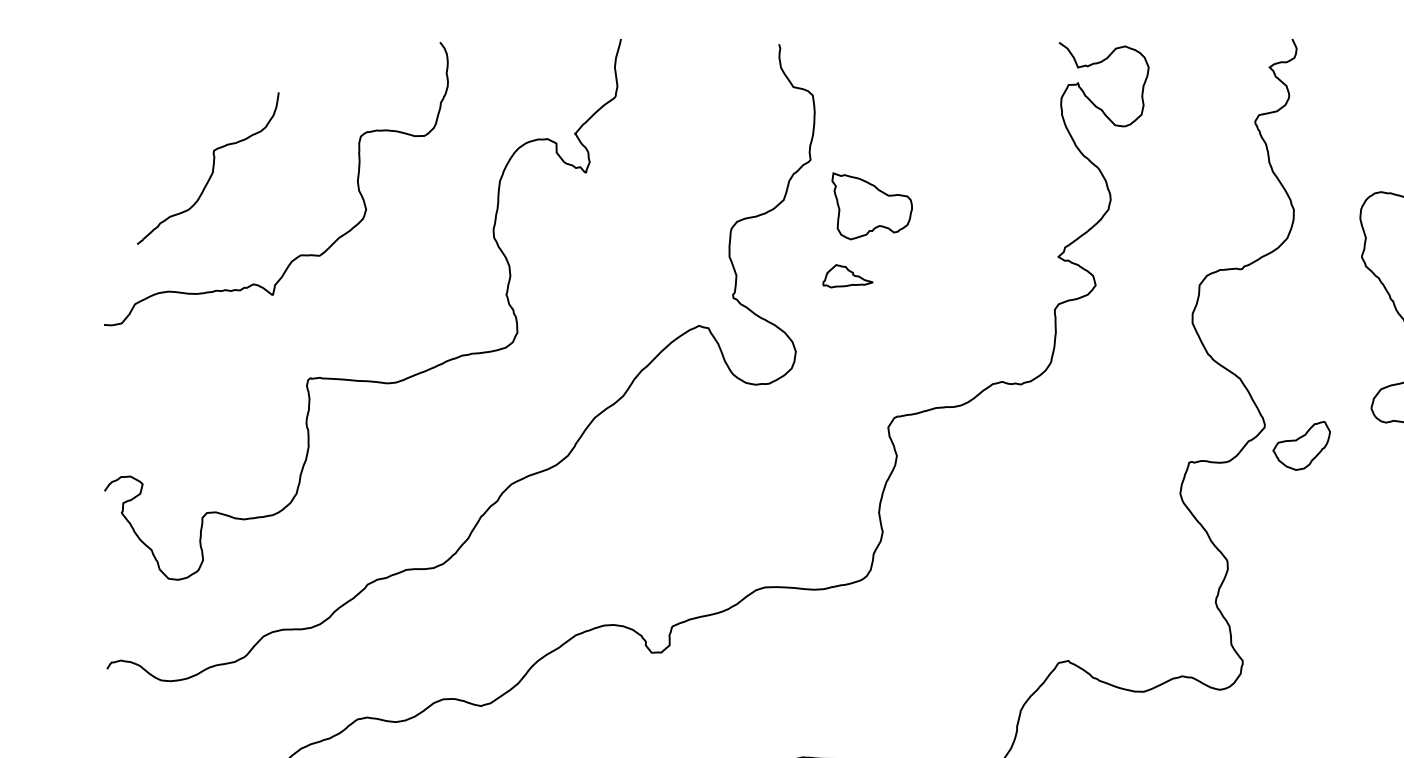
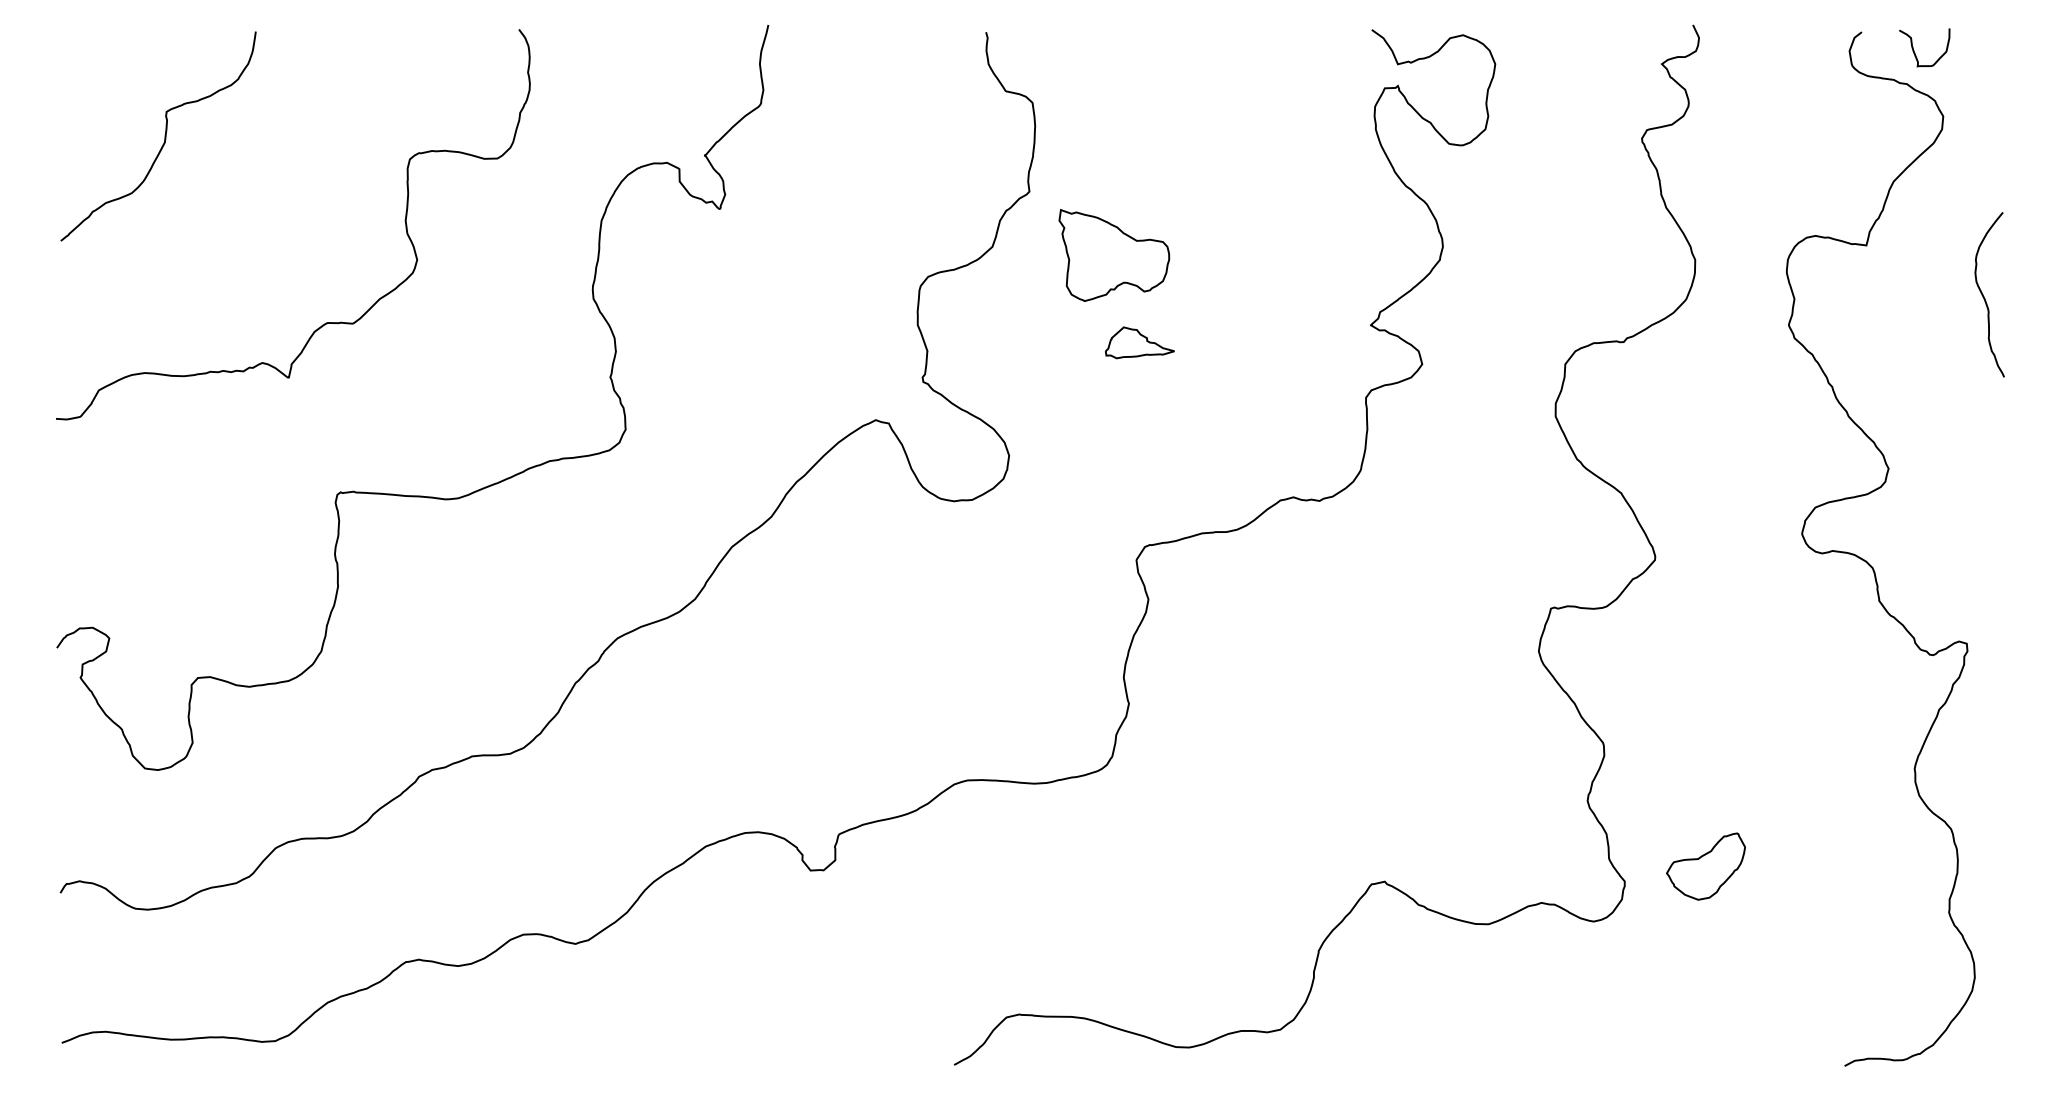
curve: (212, 168) -> (164, 136), moved
part: (847, 276) -> (1139, 342), moved
part: (1301, 445) -> (1705, 866), moved

